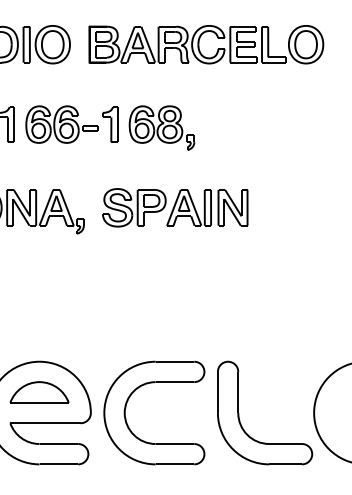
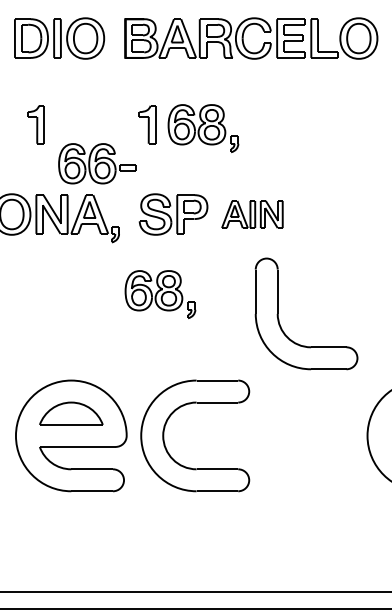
part: (61, 124) -> (97, 163), moved
part: (207, 207) -> (252, 214), size x0.7
part: (122, 281) -> (160, 294), added
part: (239, 418) -> (279, 319), moved

